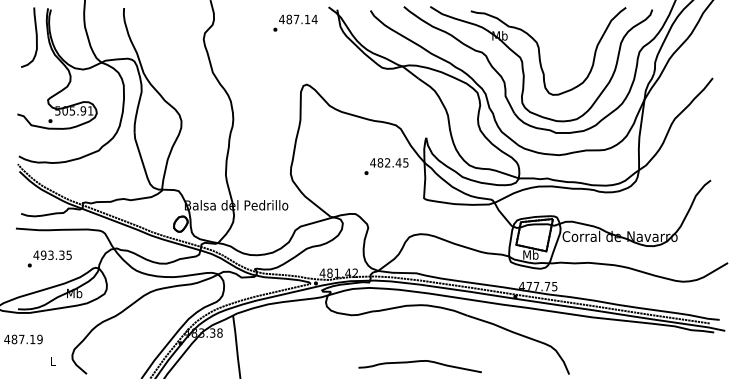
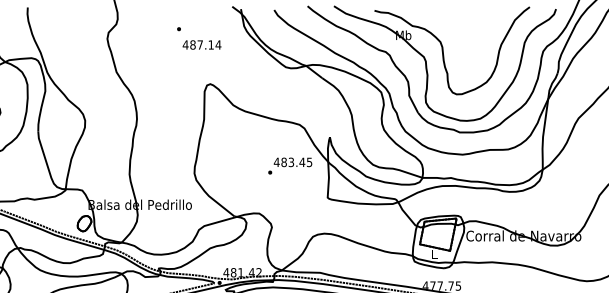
text: (298, 19) -> (202, 44), moved
text: (387, 163) -> (291, 162), 482.45 -> 483.45
text: (530, 254) -> (434, 253), Mb -> L

